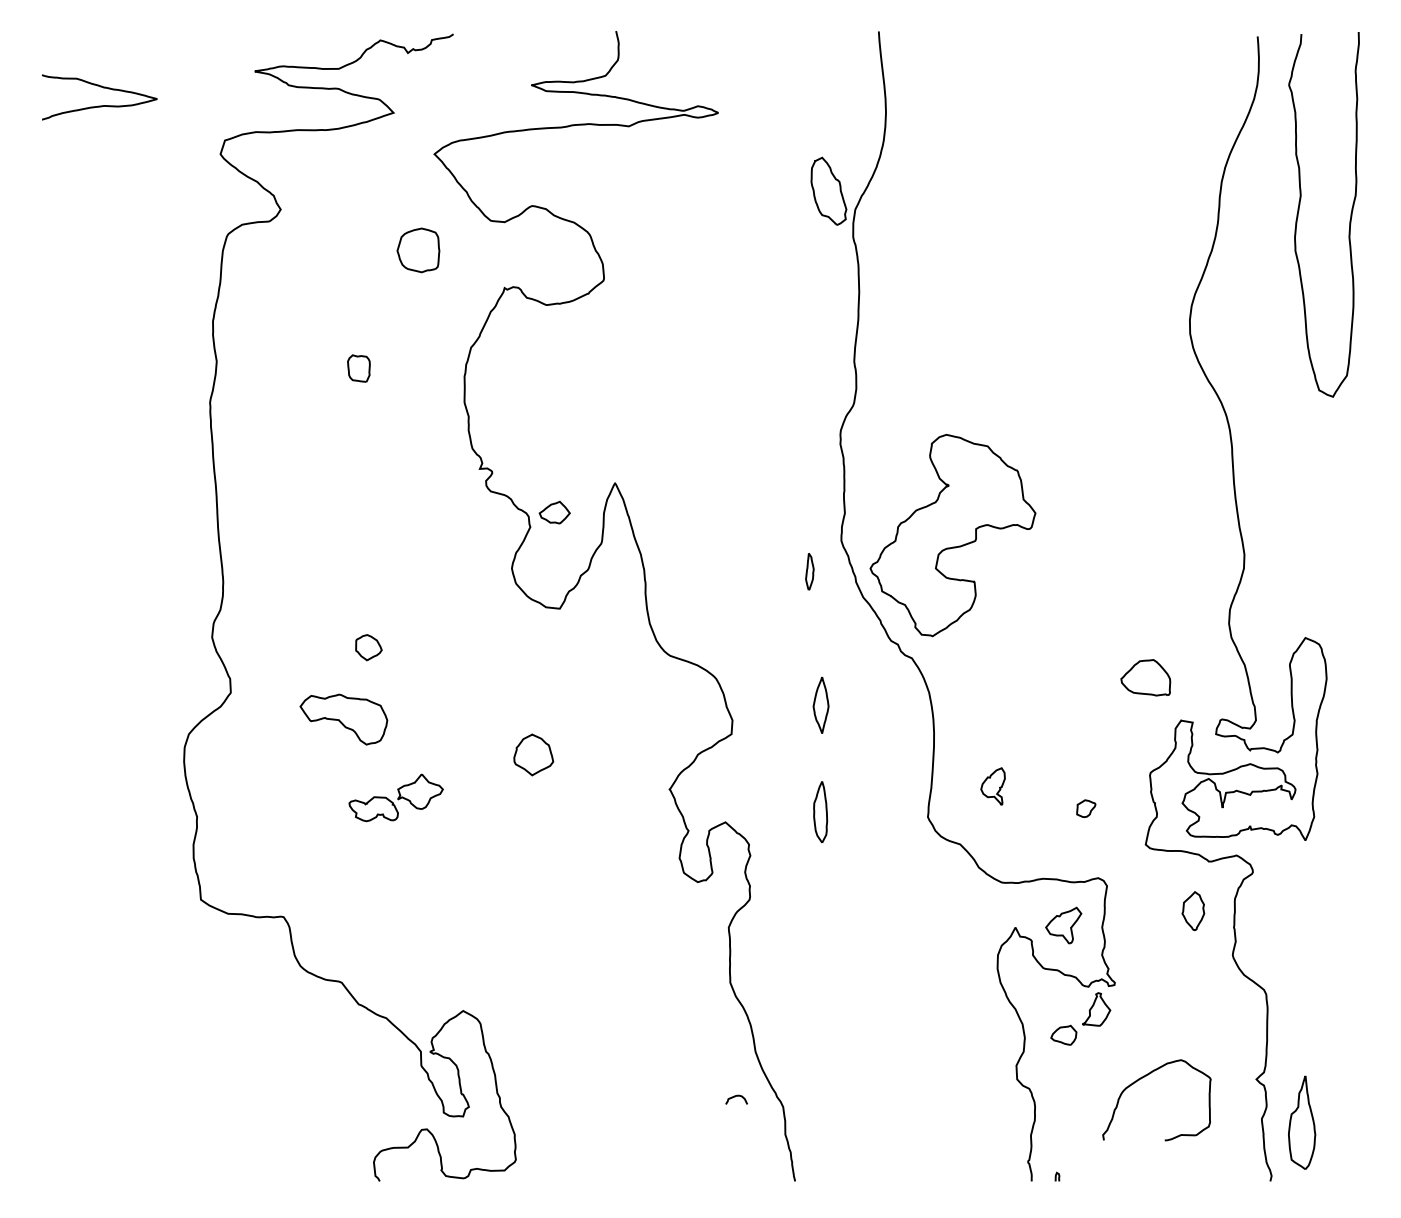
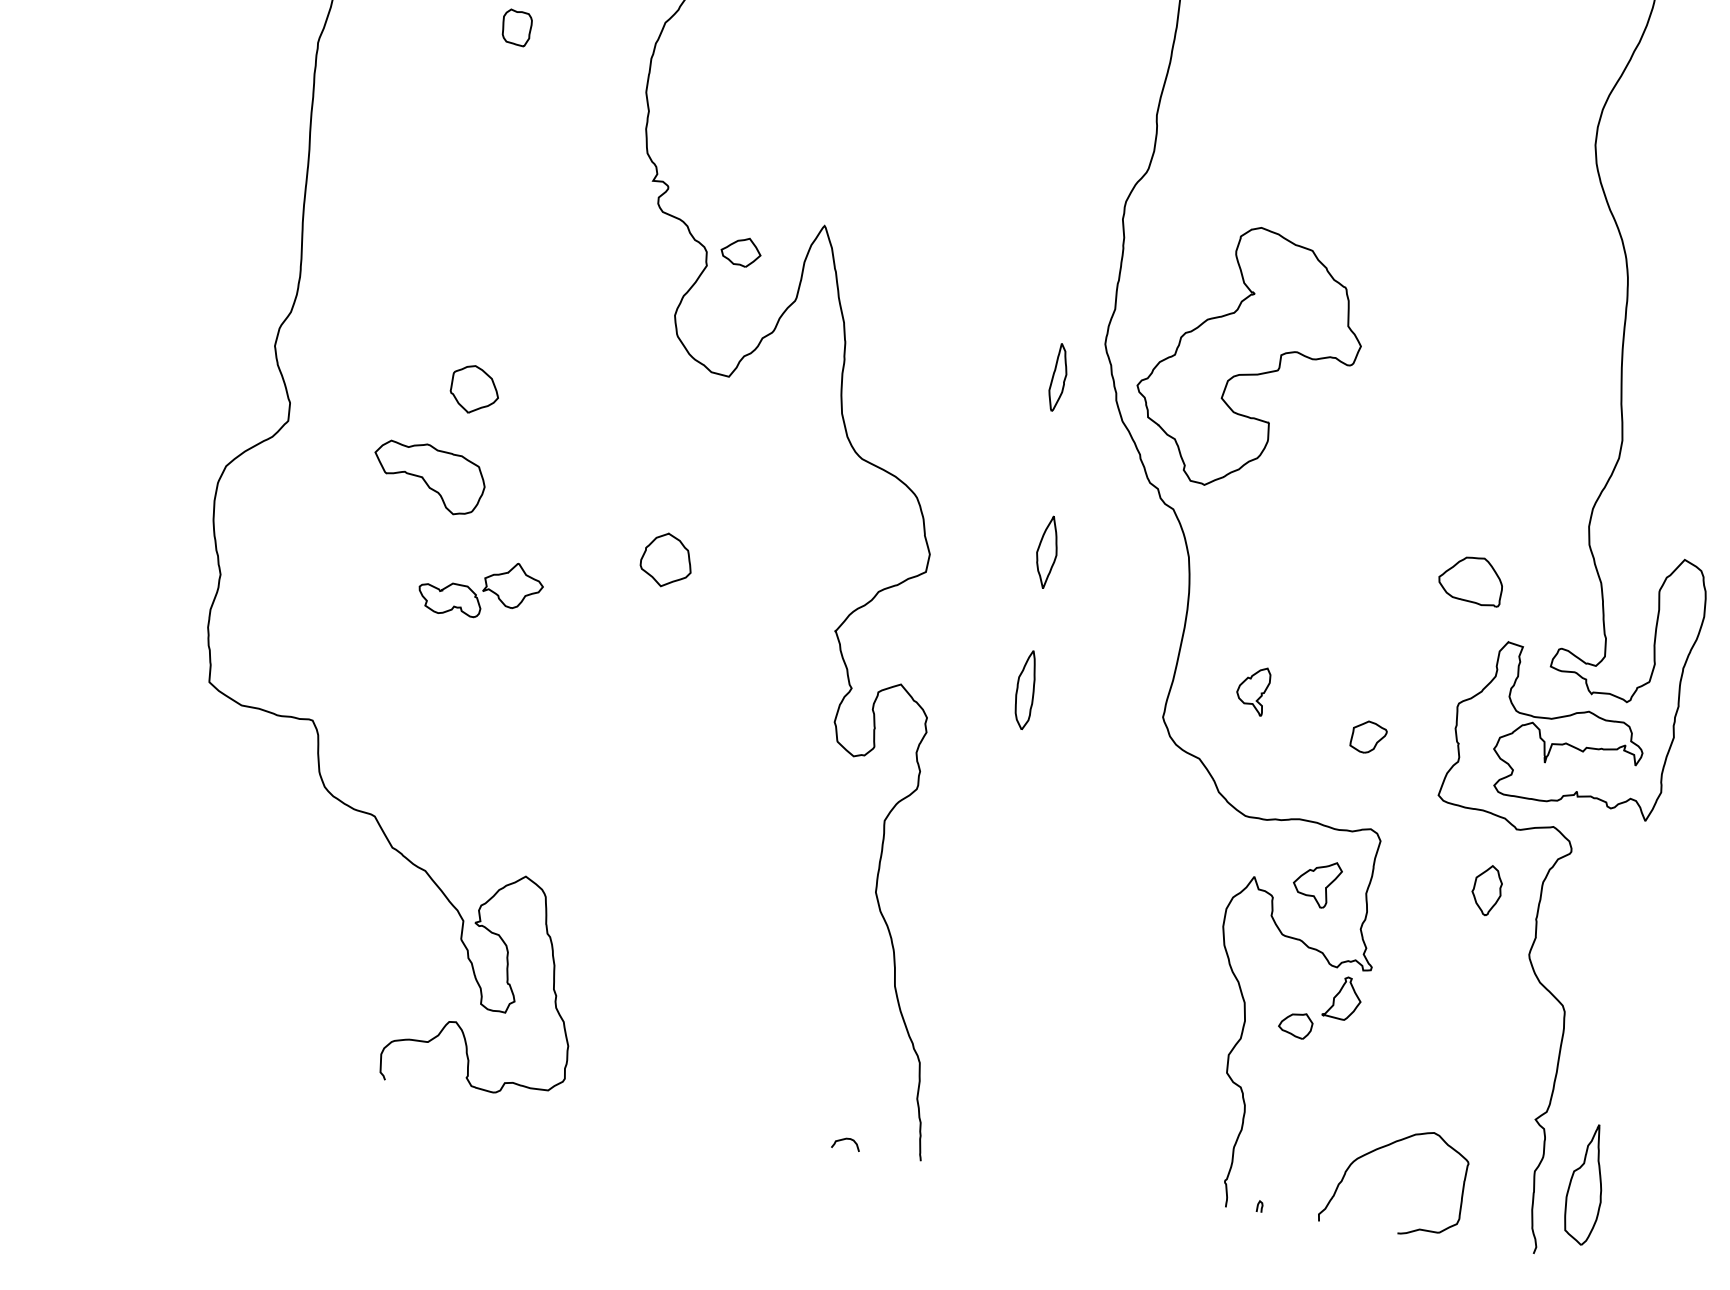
part: (809, 571) -> (1058, 377), size x1.43
part: (368, 647) -> (474, 389), size x1.43
part: (1086, 808) -> (1369, 737), size x1.43
curve: (1141, 1079) -> (1379, 1150), moved
curve: (735, 1097) -> (845, 1140), moved

